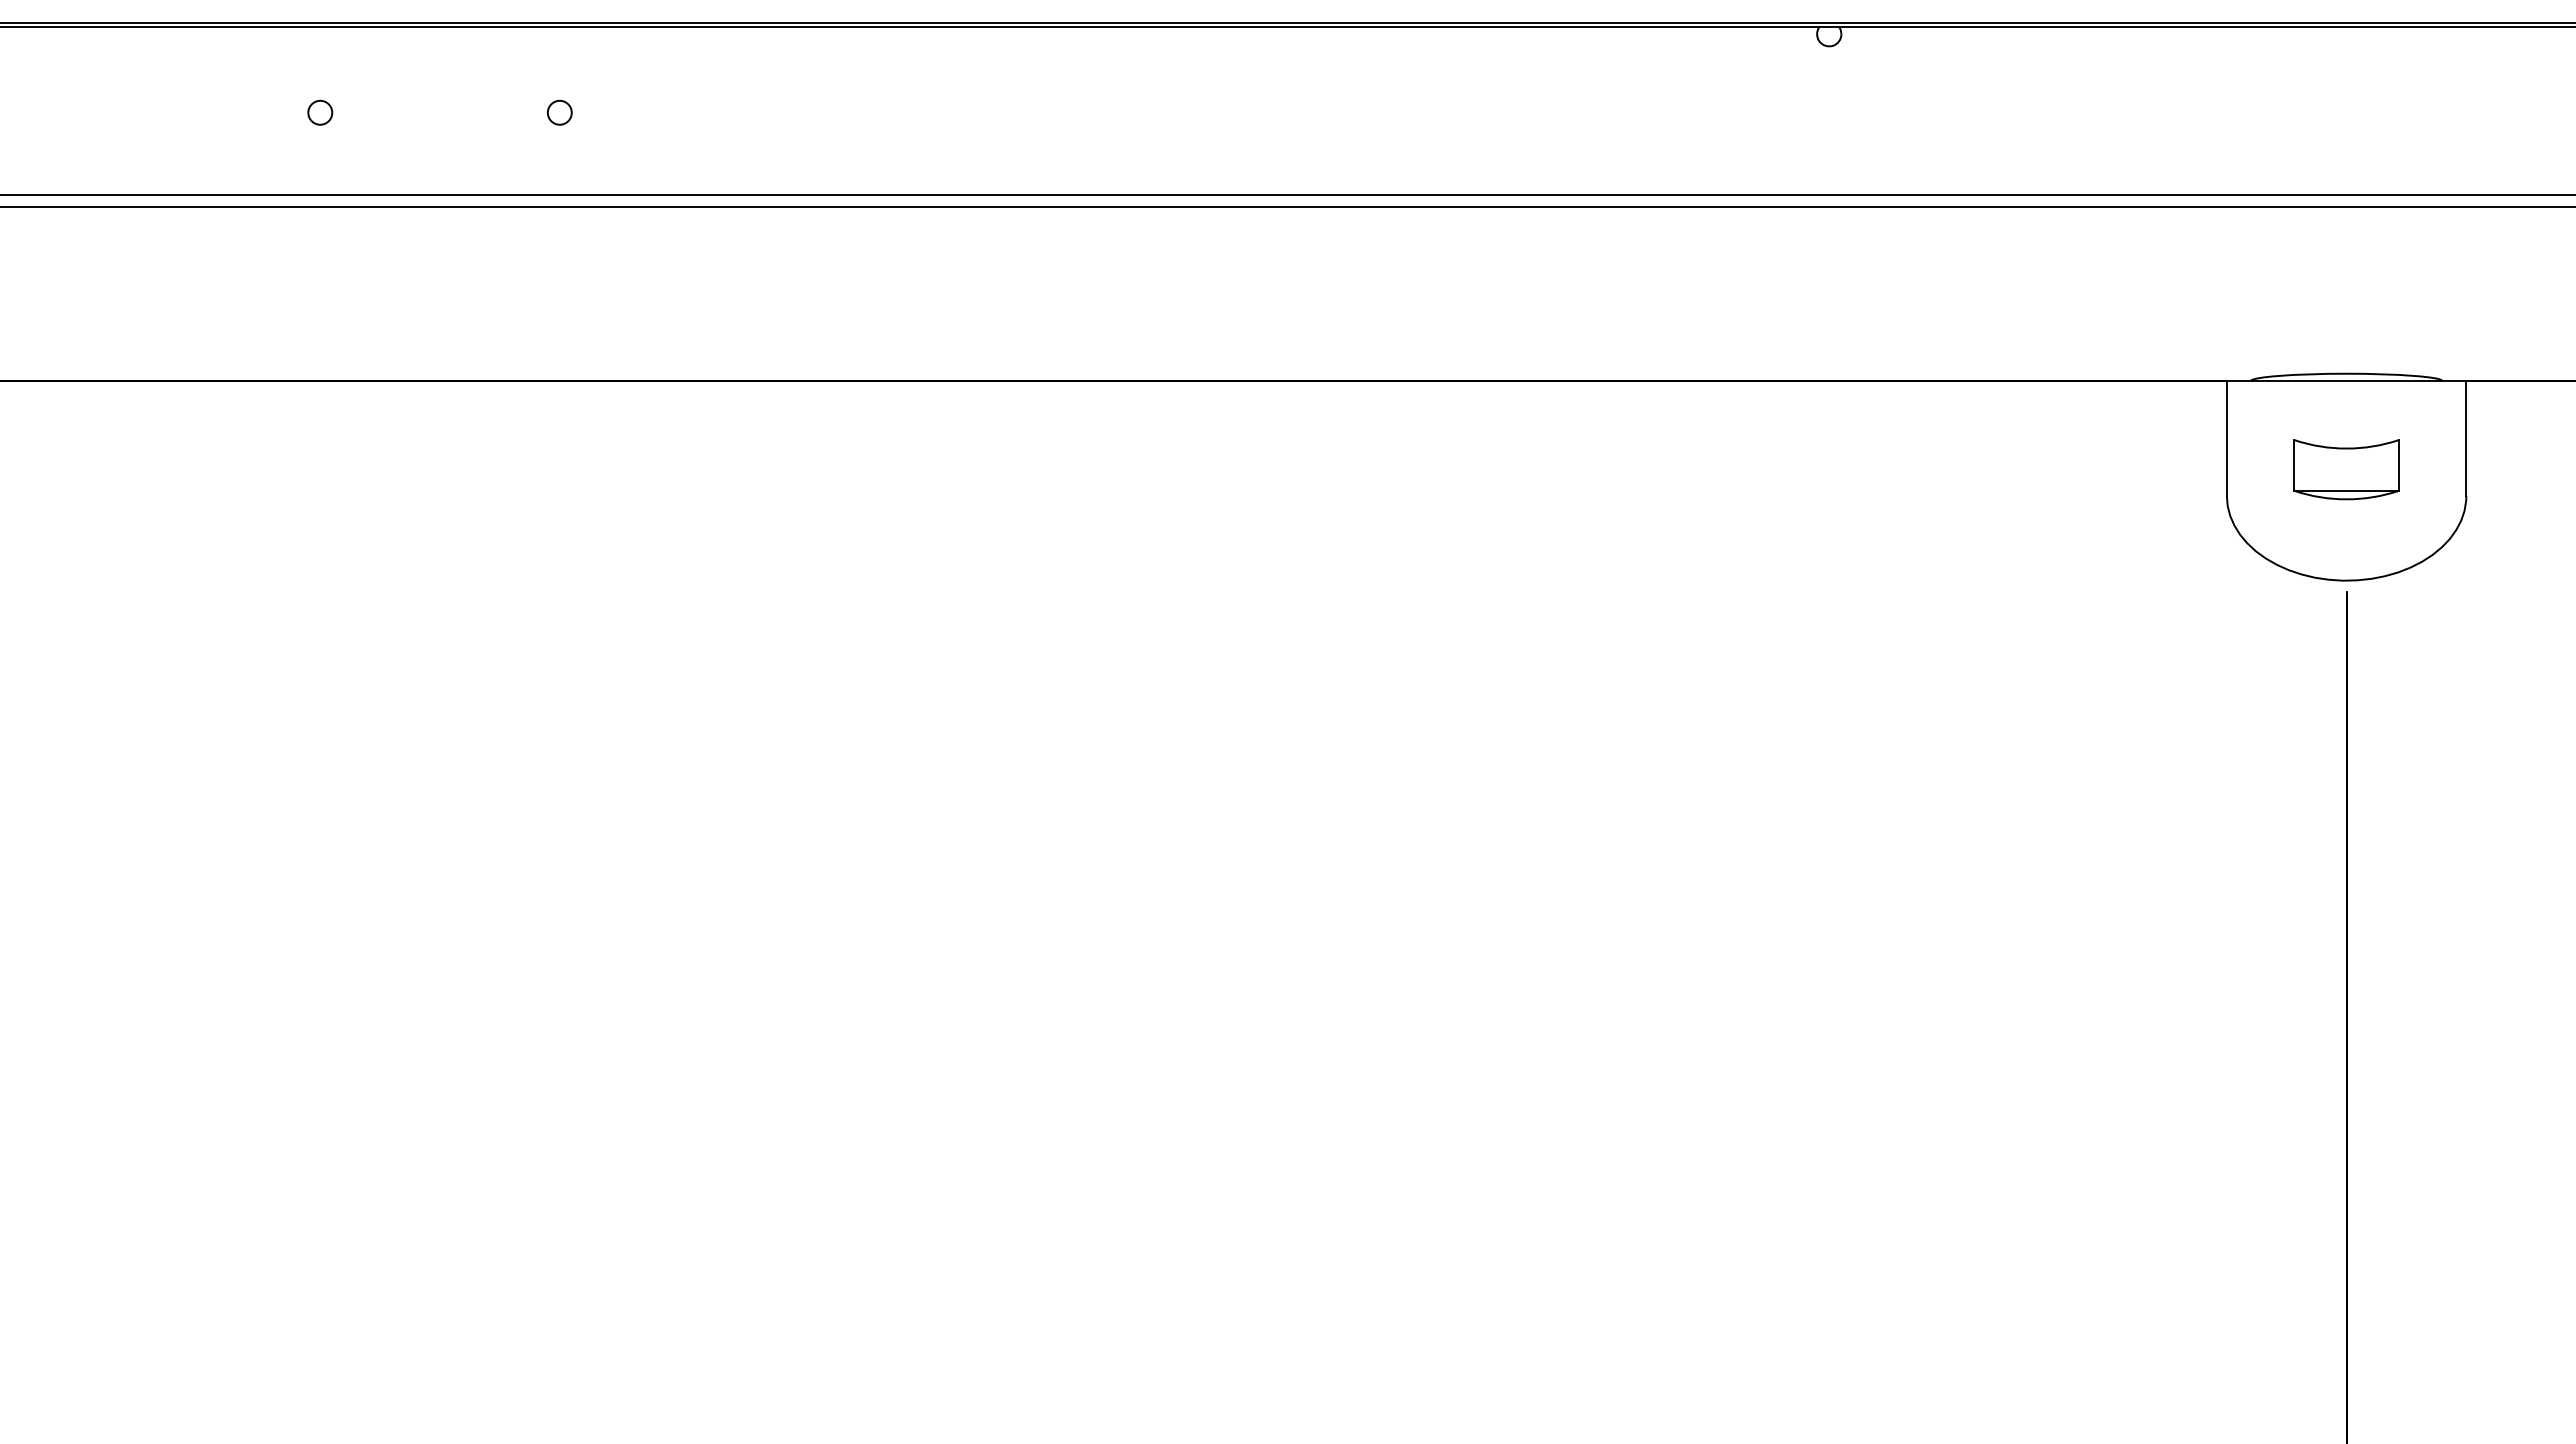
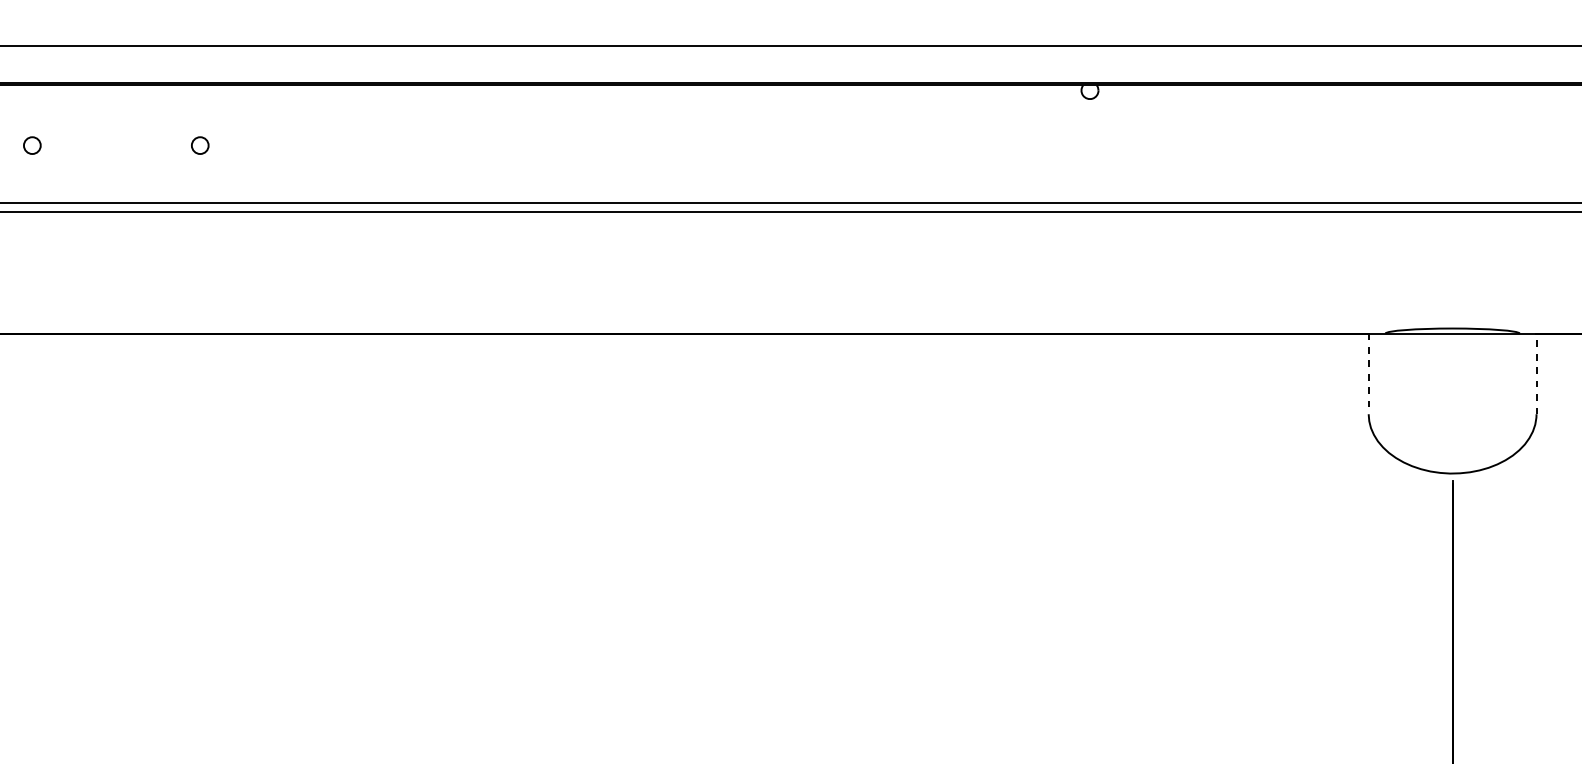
line: (2226, 438) -> (1368, 373), solid -> dashed
line: (2466, 438) -> (1536, 373), solid -> dashed
part: (2346, 469) -> (1452, 395), removed

